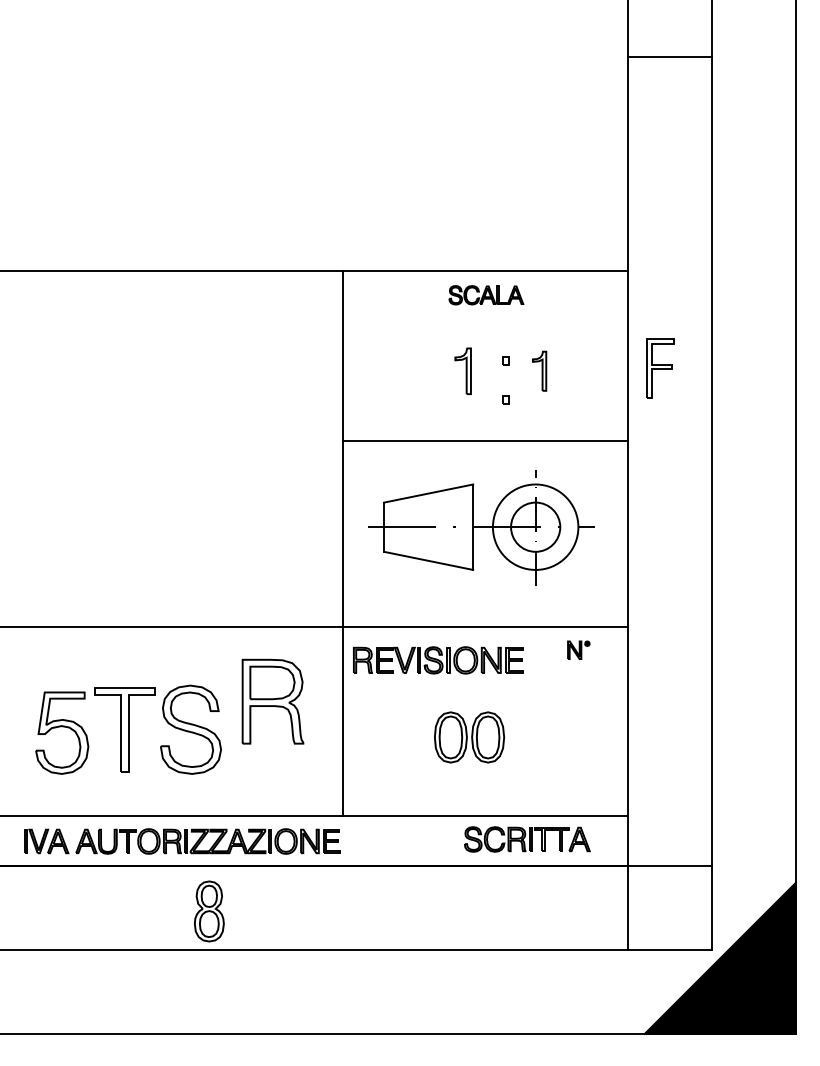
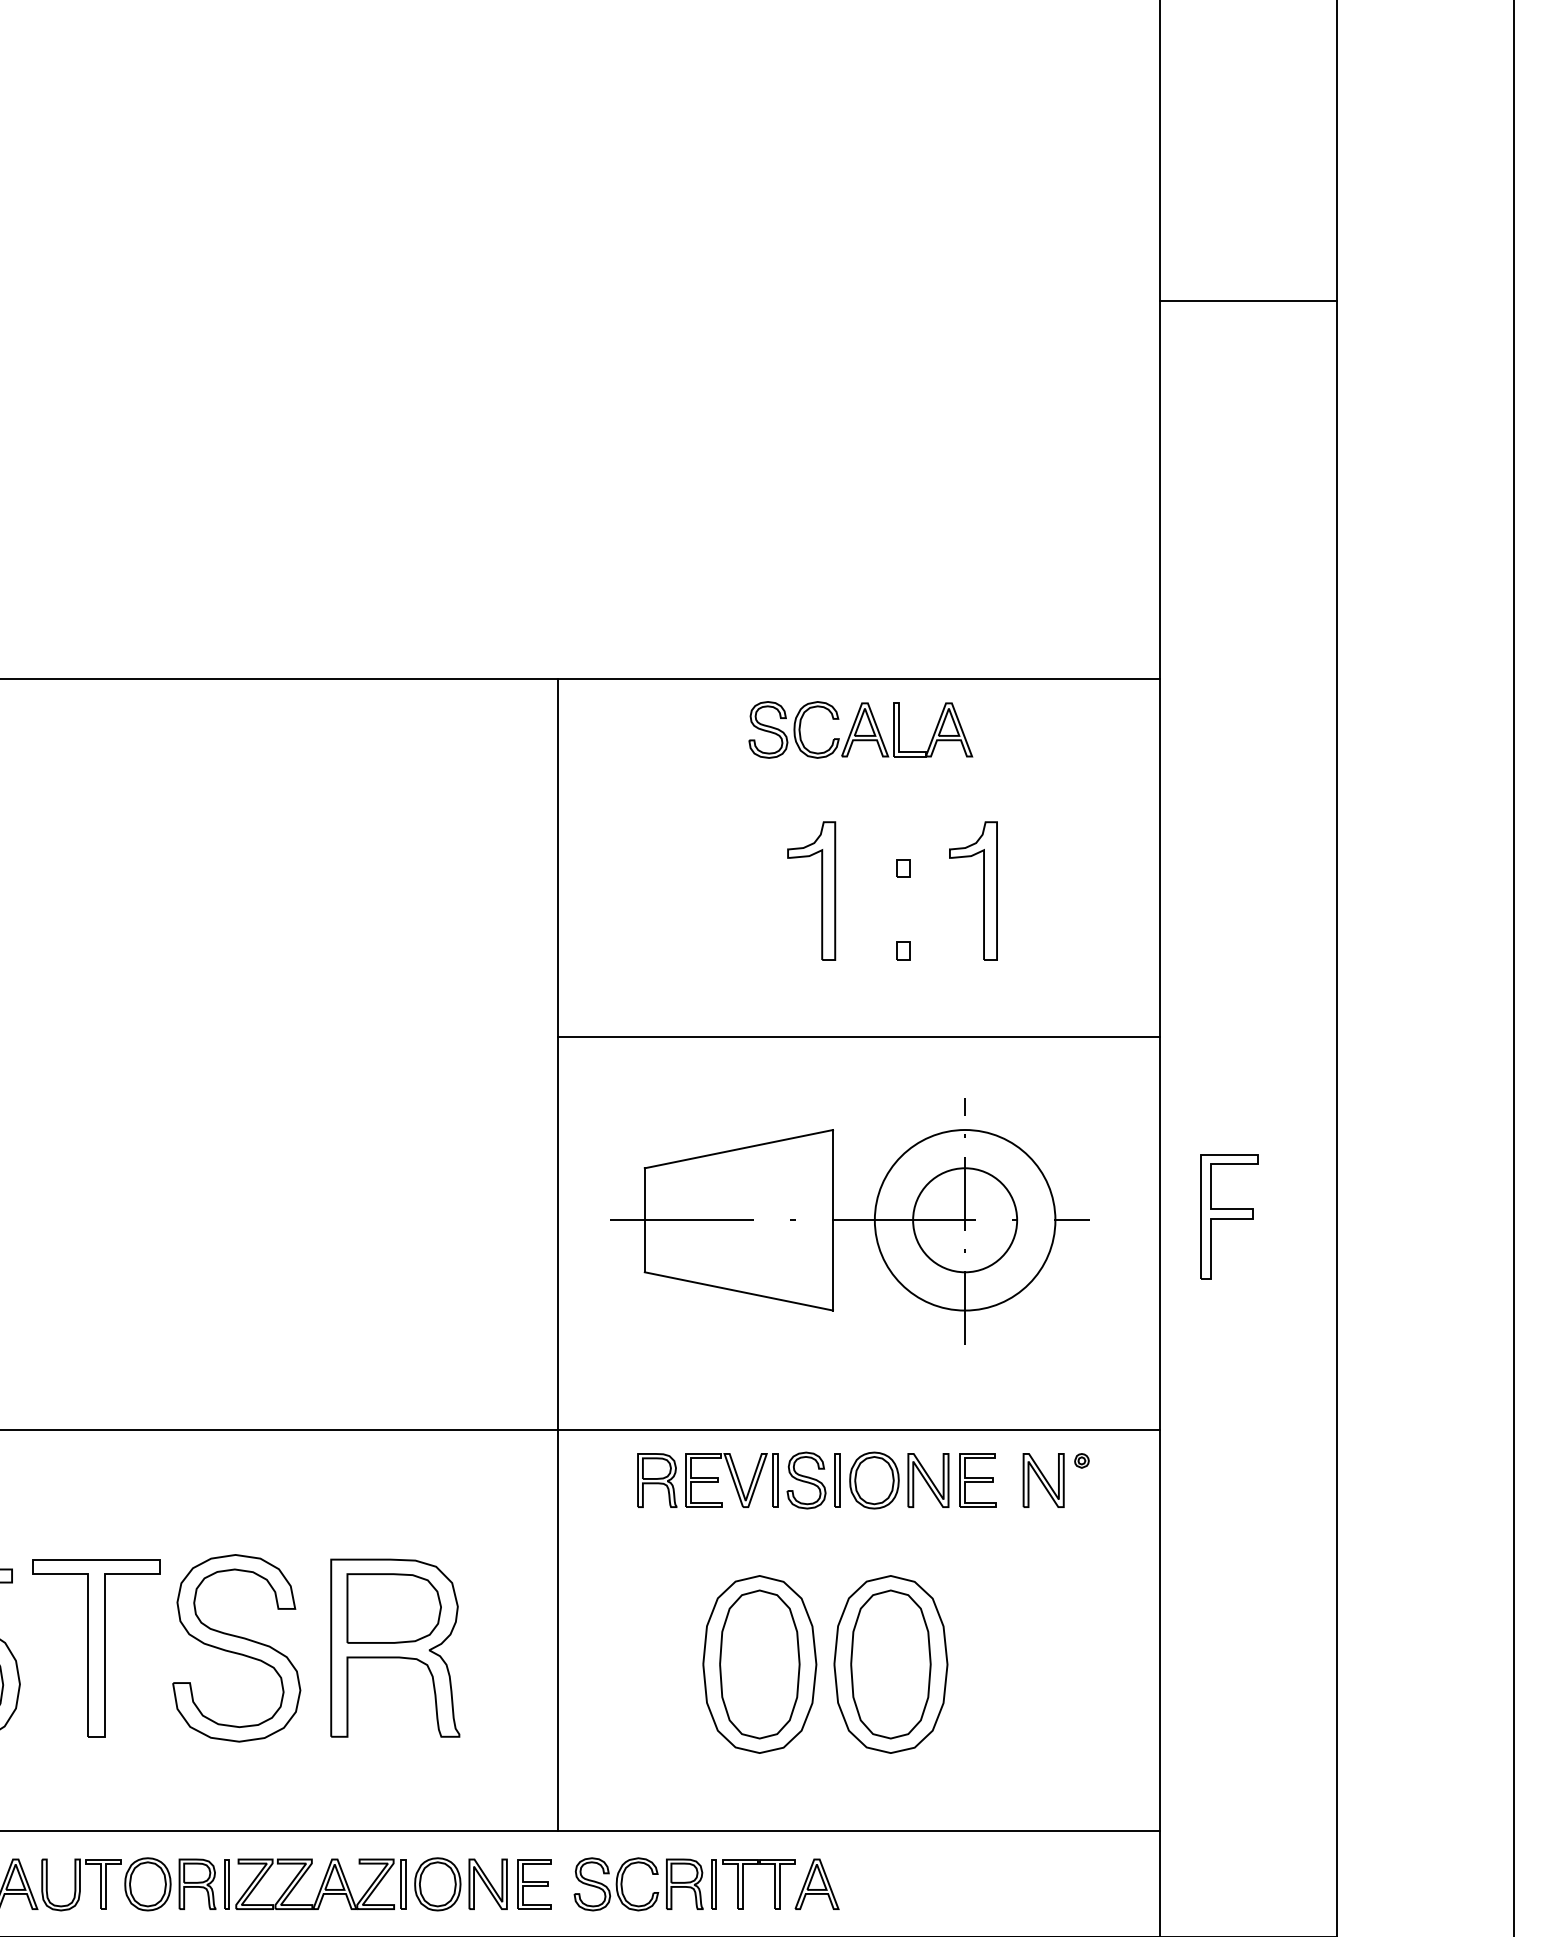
line: (669, 57) -> (1247, 301), moved
part: (486, 295) -> (861, 730), size x1.43
part: (660, 368) -> (1228, 1216), moved
part: (463, 370) -> (812, 889), size x1.43
part: (539, 370) -> (973, 889), size x1.67
part: (578, 649) -> (1055, 1478), size x1.43
part: (438, 660) -> (816, 1480), moved
part: (272, 701) -> (394, 1647), moved
part: (469, 737) -> (825, 1664), size x1.67
part: (527, 839) -> (706, 1884), moved

